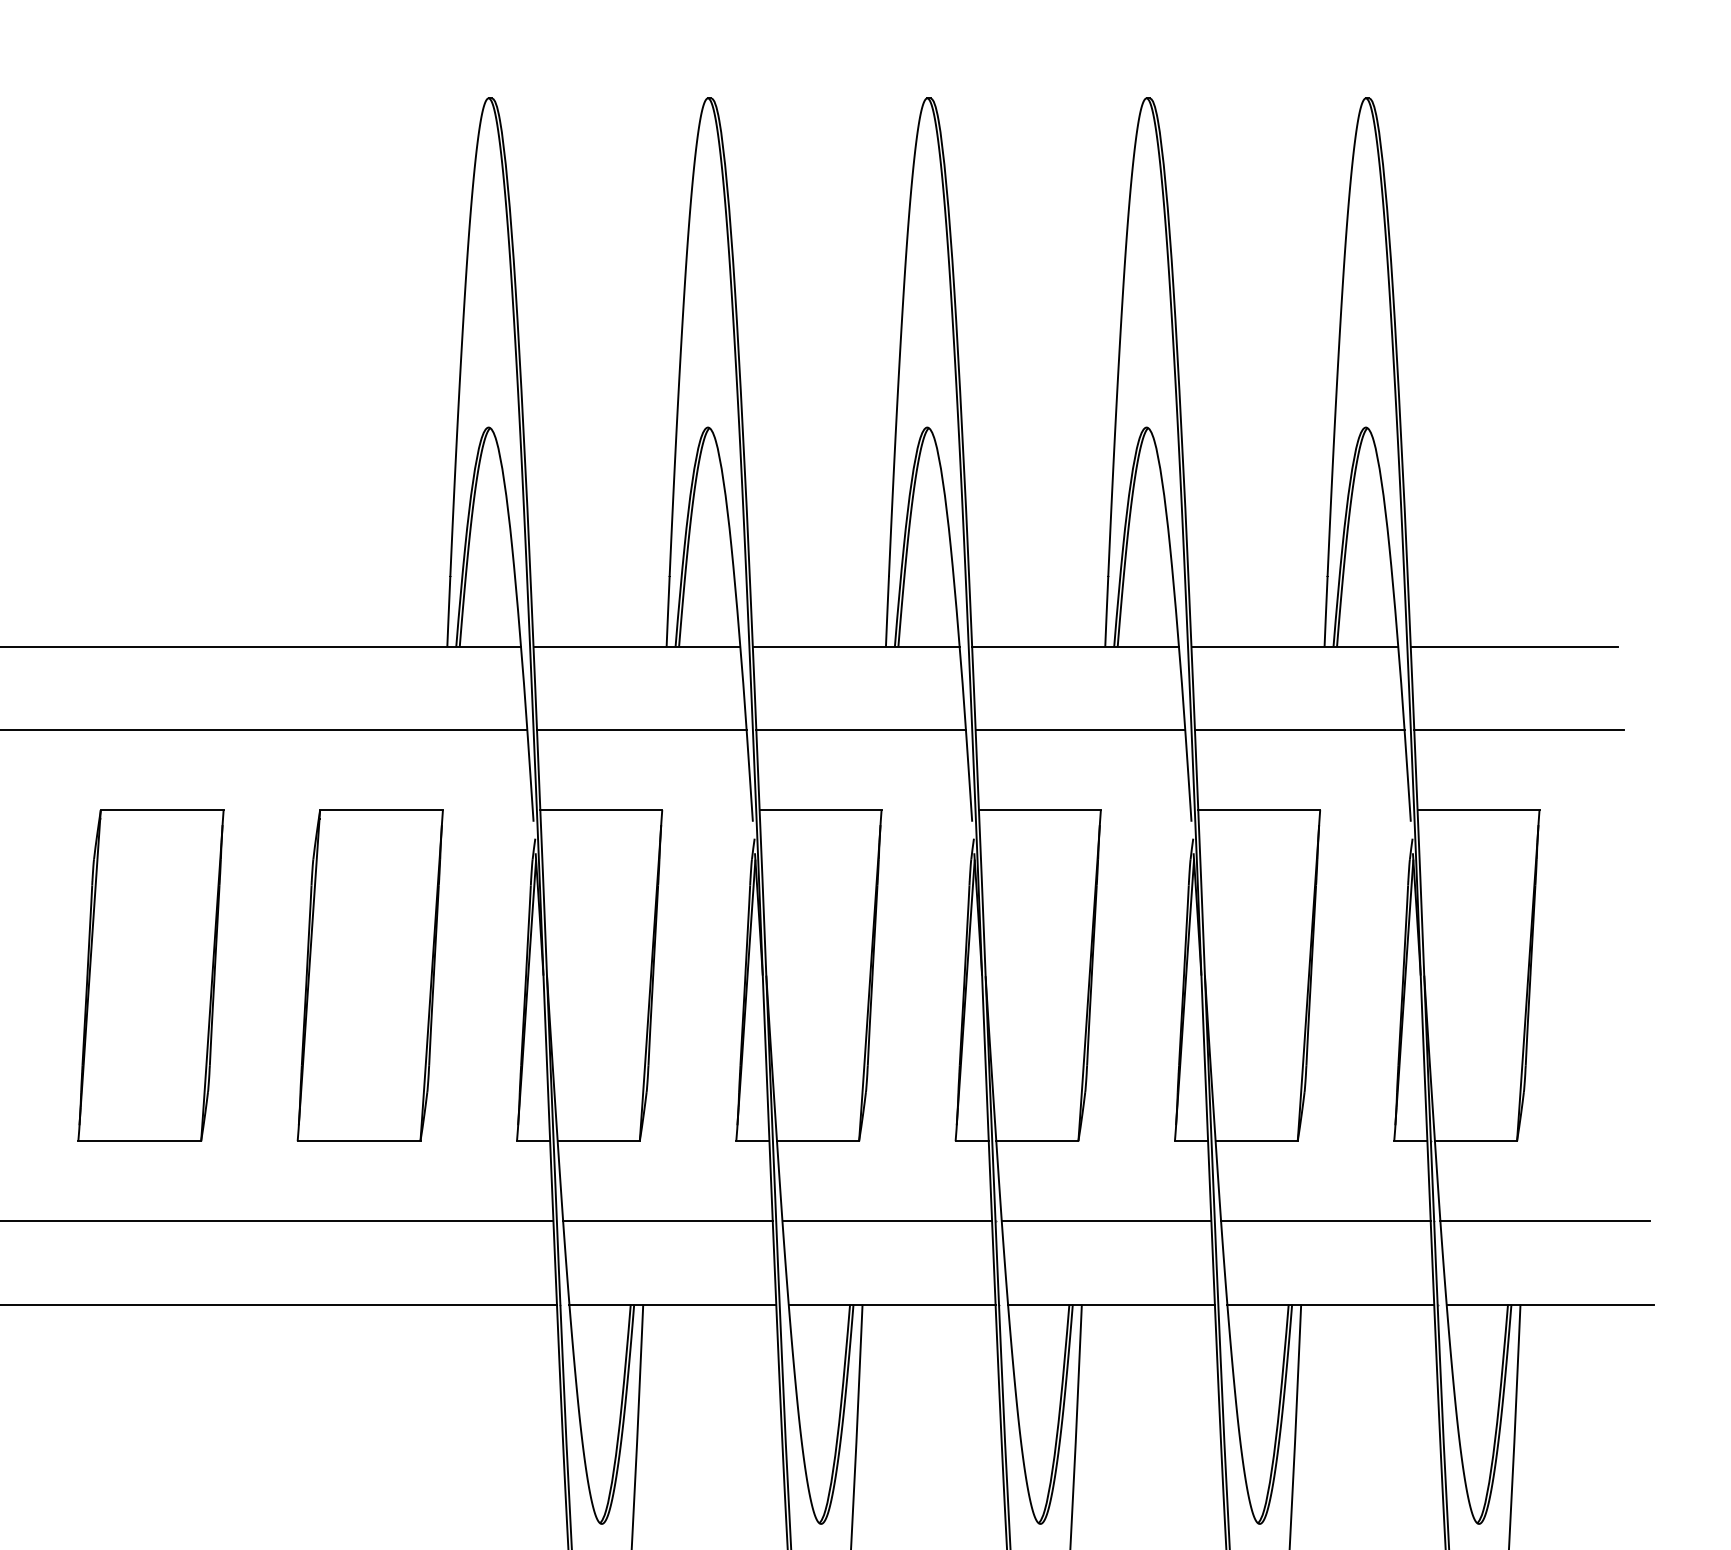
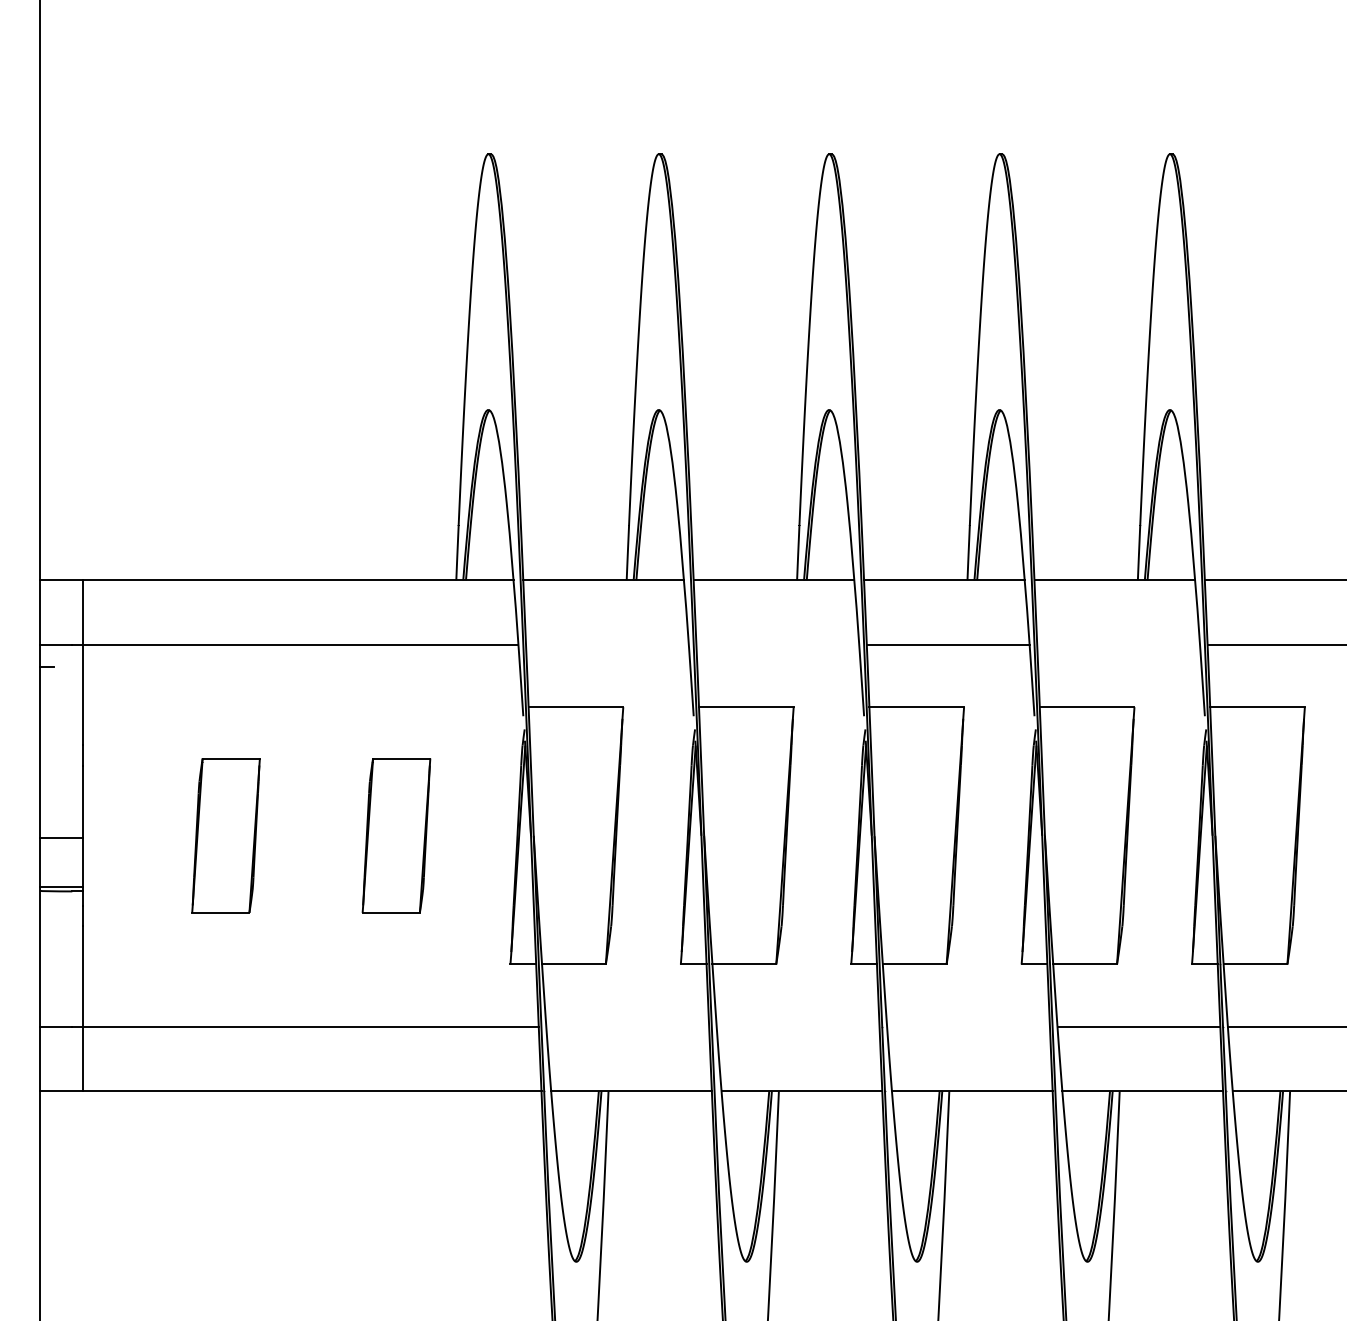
line: (641, 729) -> (607, 644), removed
line: (860, 729) -> (777, 644), removed
line: (1299, 729) -> (1118, 644), removed
part: (150, 975) -> (225, 835), size x0.6
part: (370, 975) -> (396, 835), size x0.6
line: (667, 1221) -> (627, 1026), removed
line: (886, 1221) -> (797, 1026), removed
line: (1106, 1221) -> (968, 1026), removed

